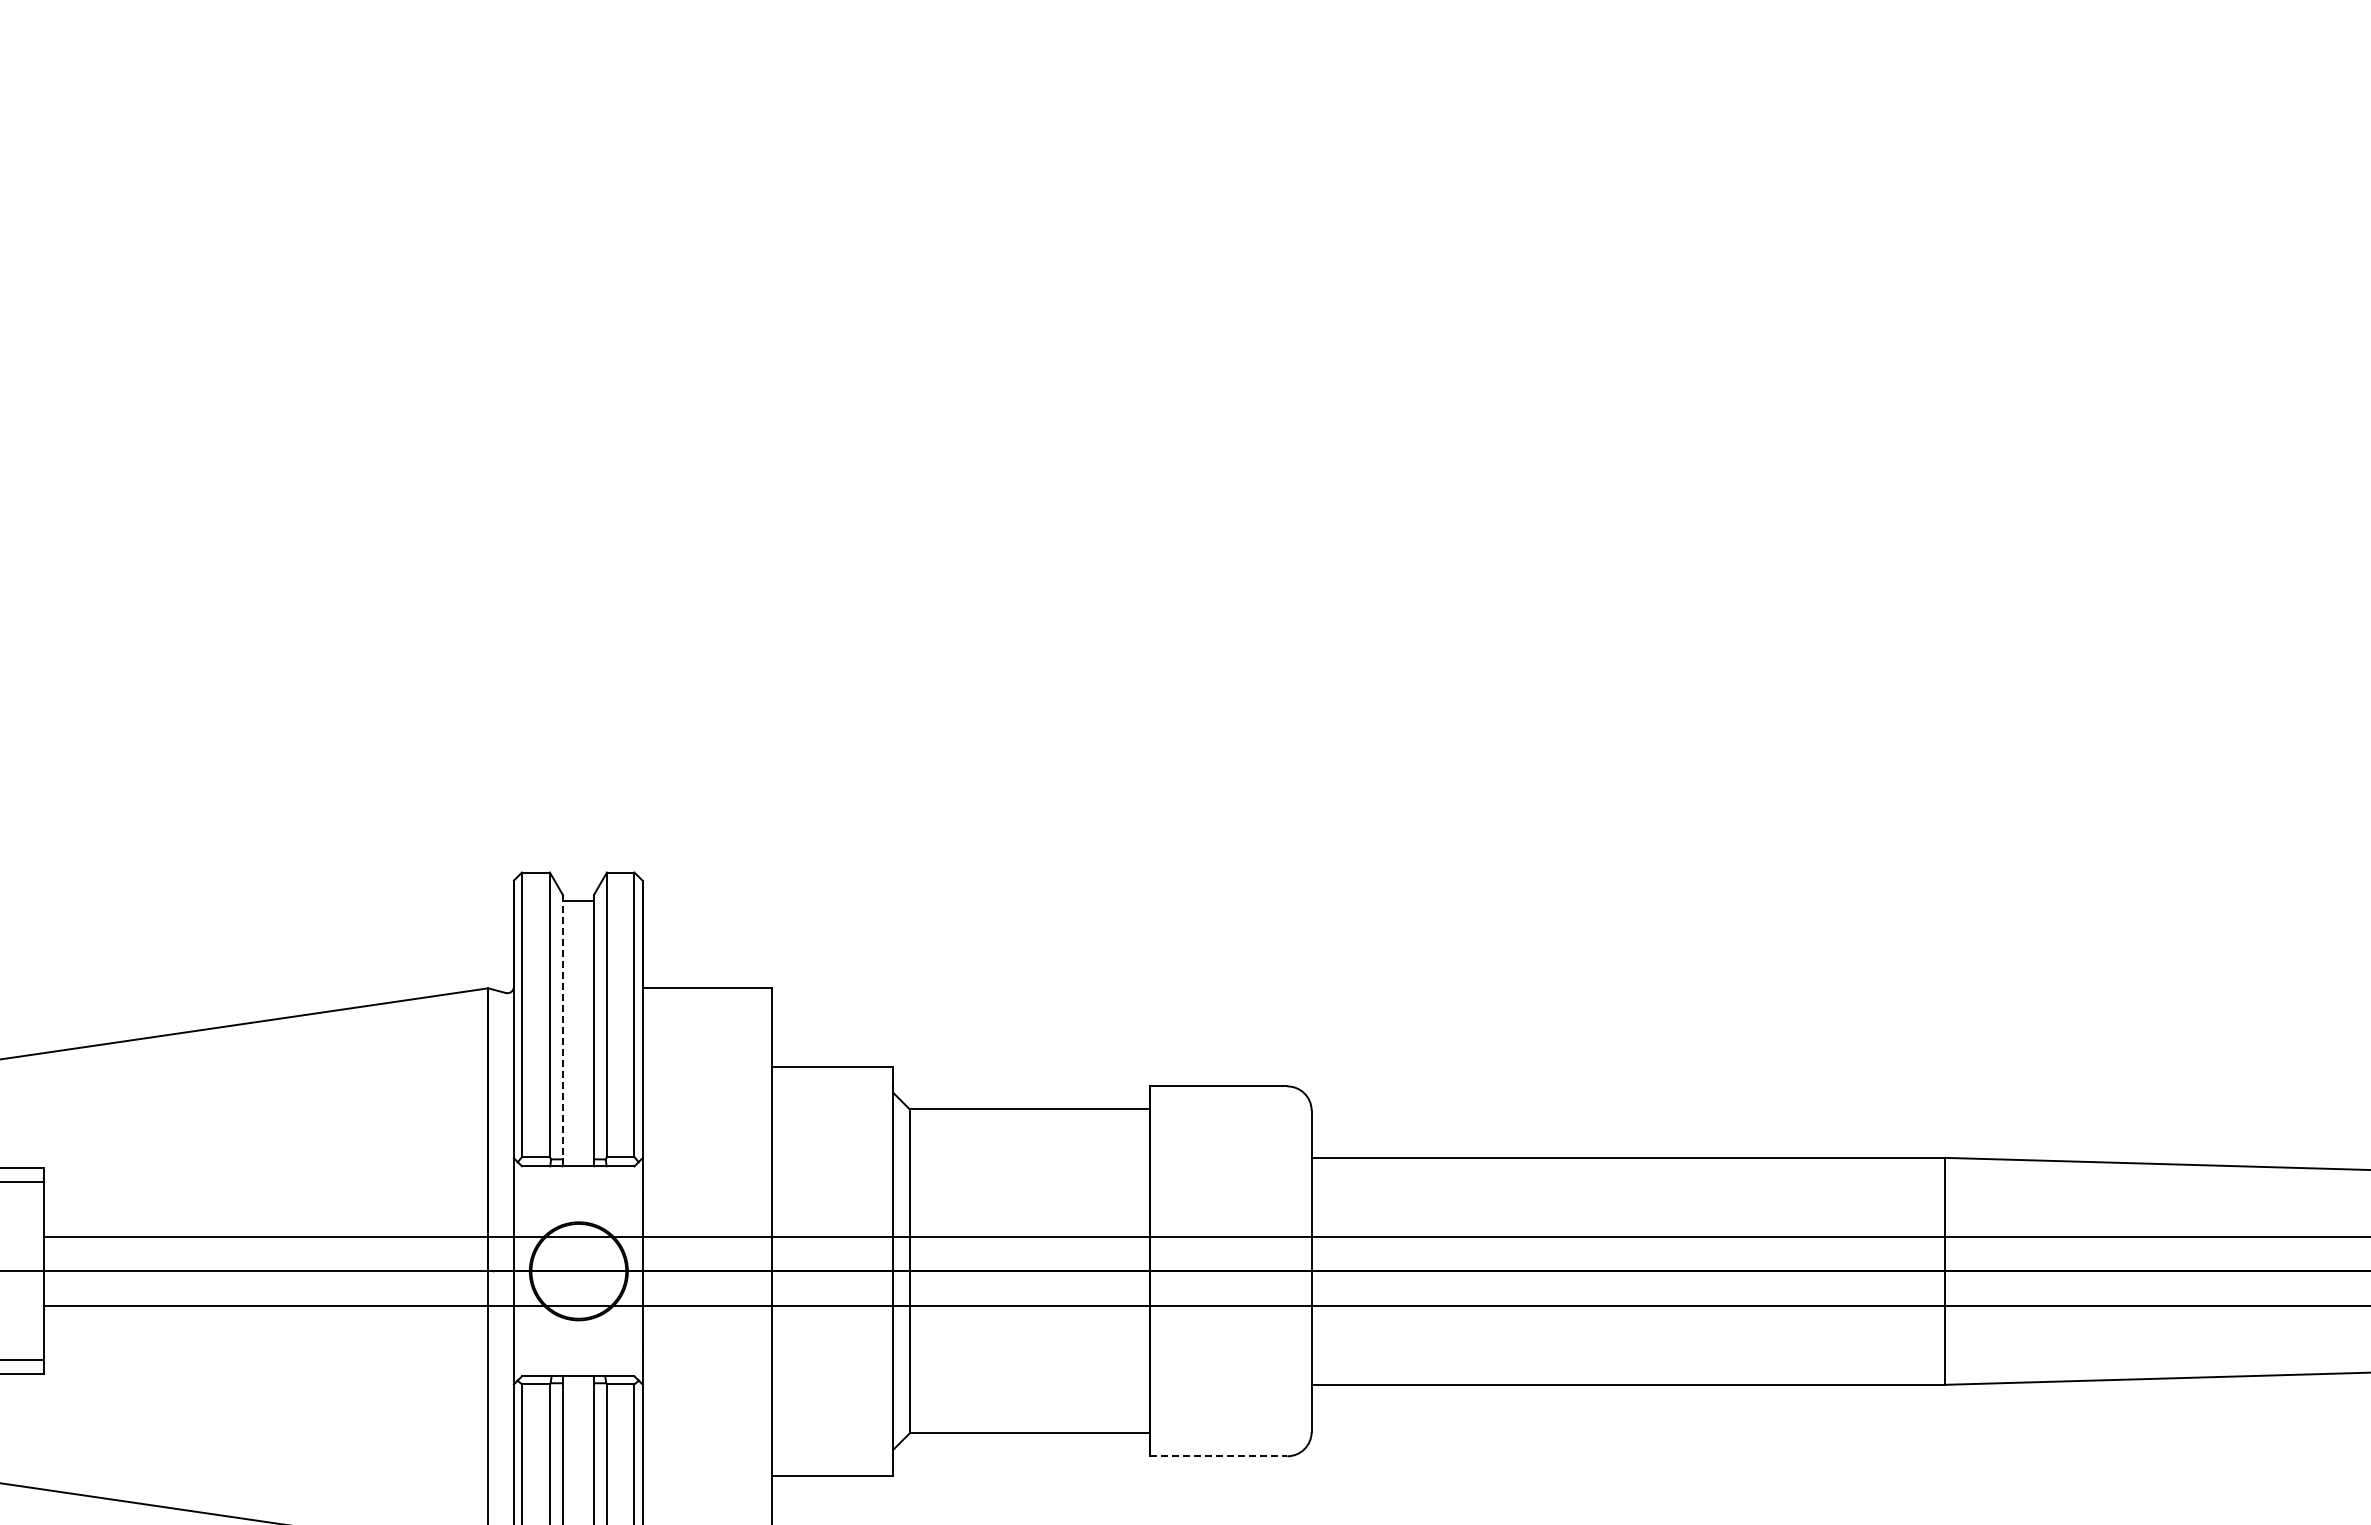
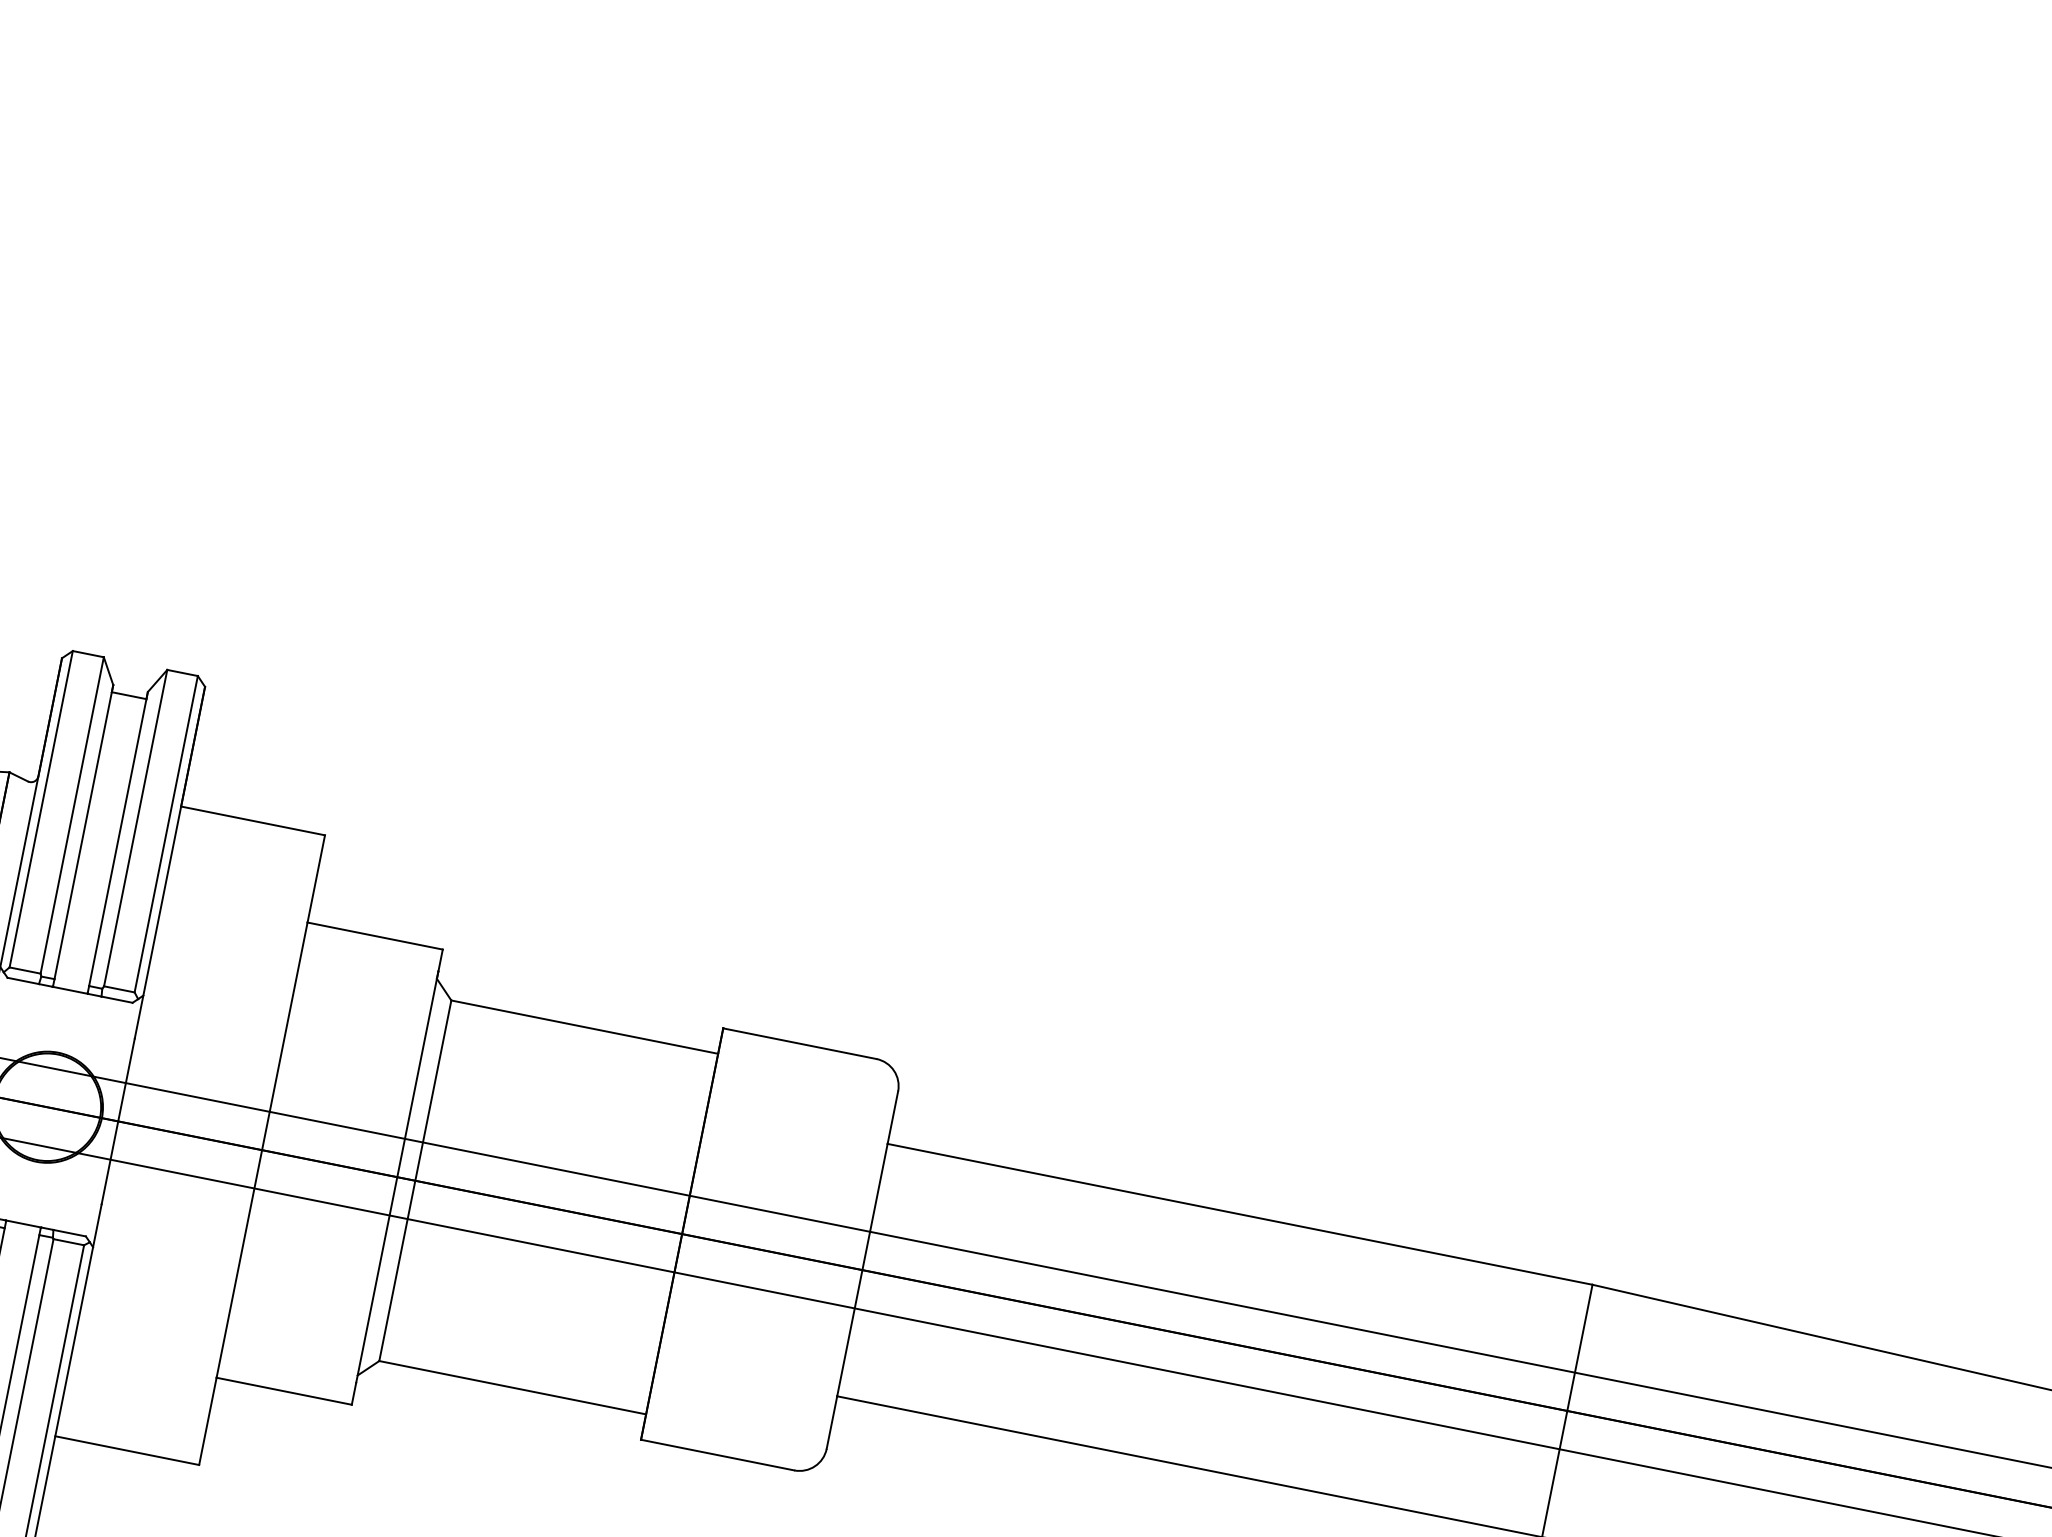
line: (562, 1027) -> (83, 832), dashed -> solid
line: (1218, 1456) -> (717, 1455), dashed -> solid

